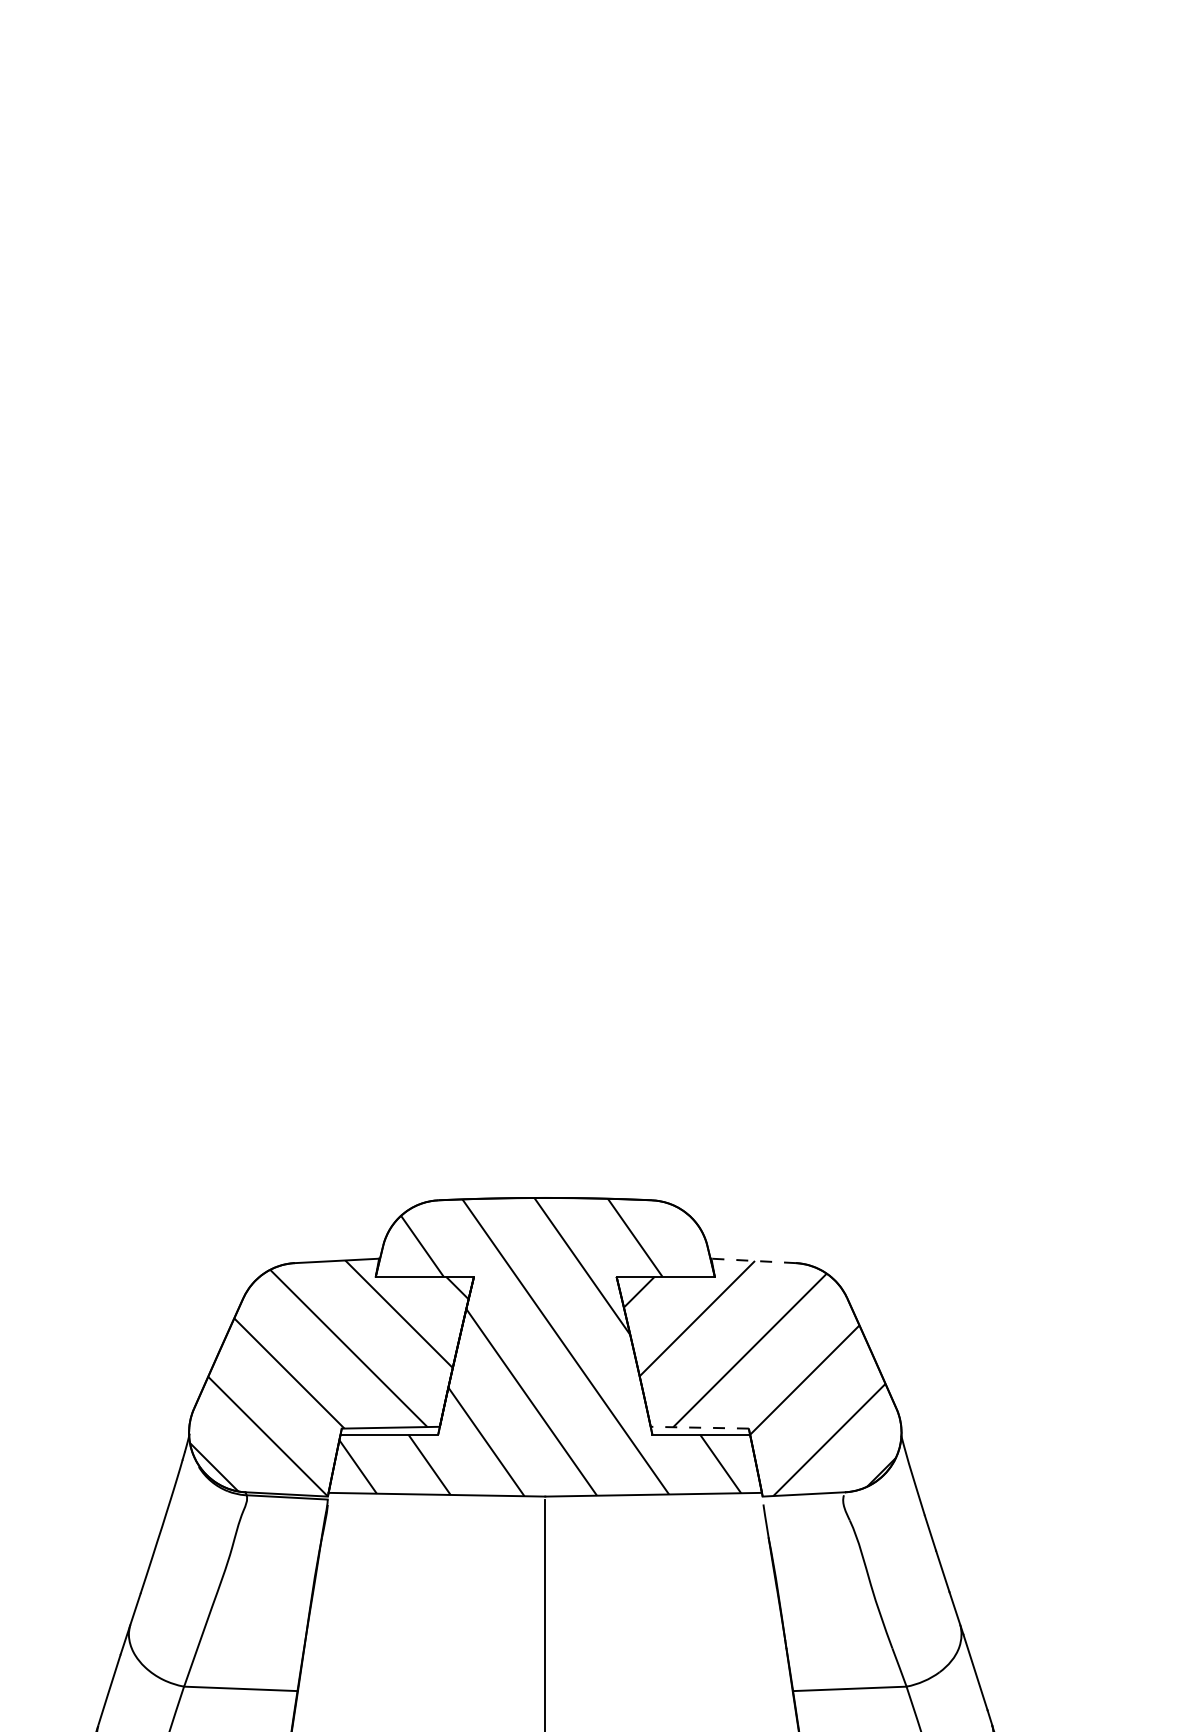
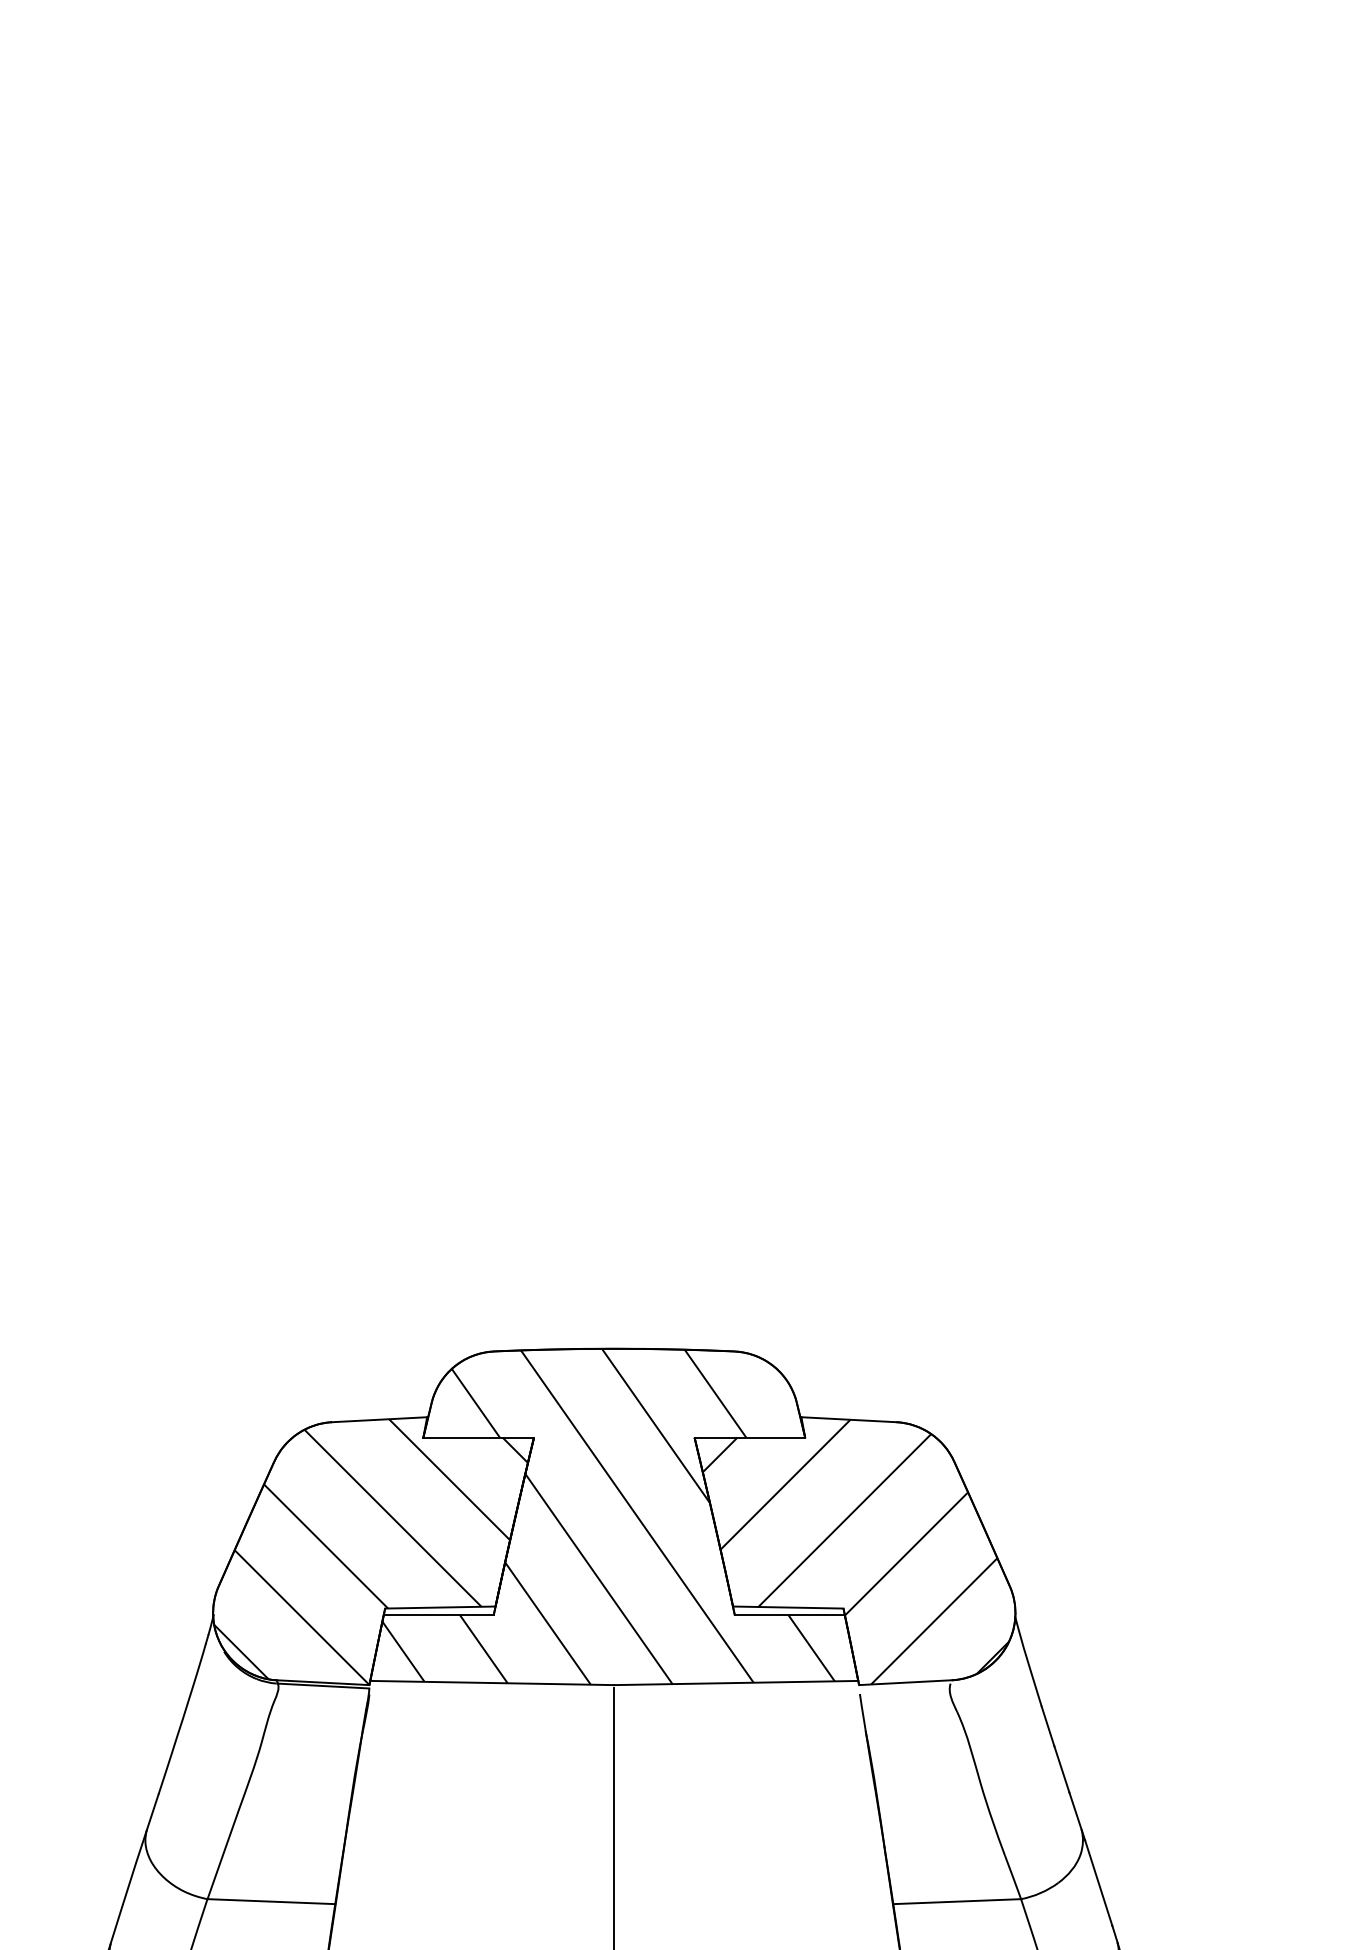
line: (753, 1260) -> (848, 1419), dashed -> solid
line: (699, 1427) -> (787, 1607), dashed -> solid

